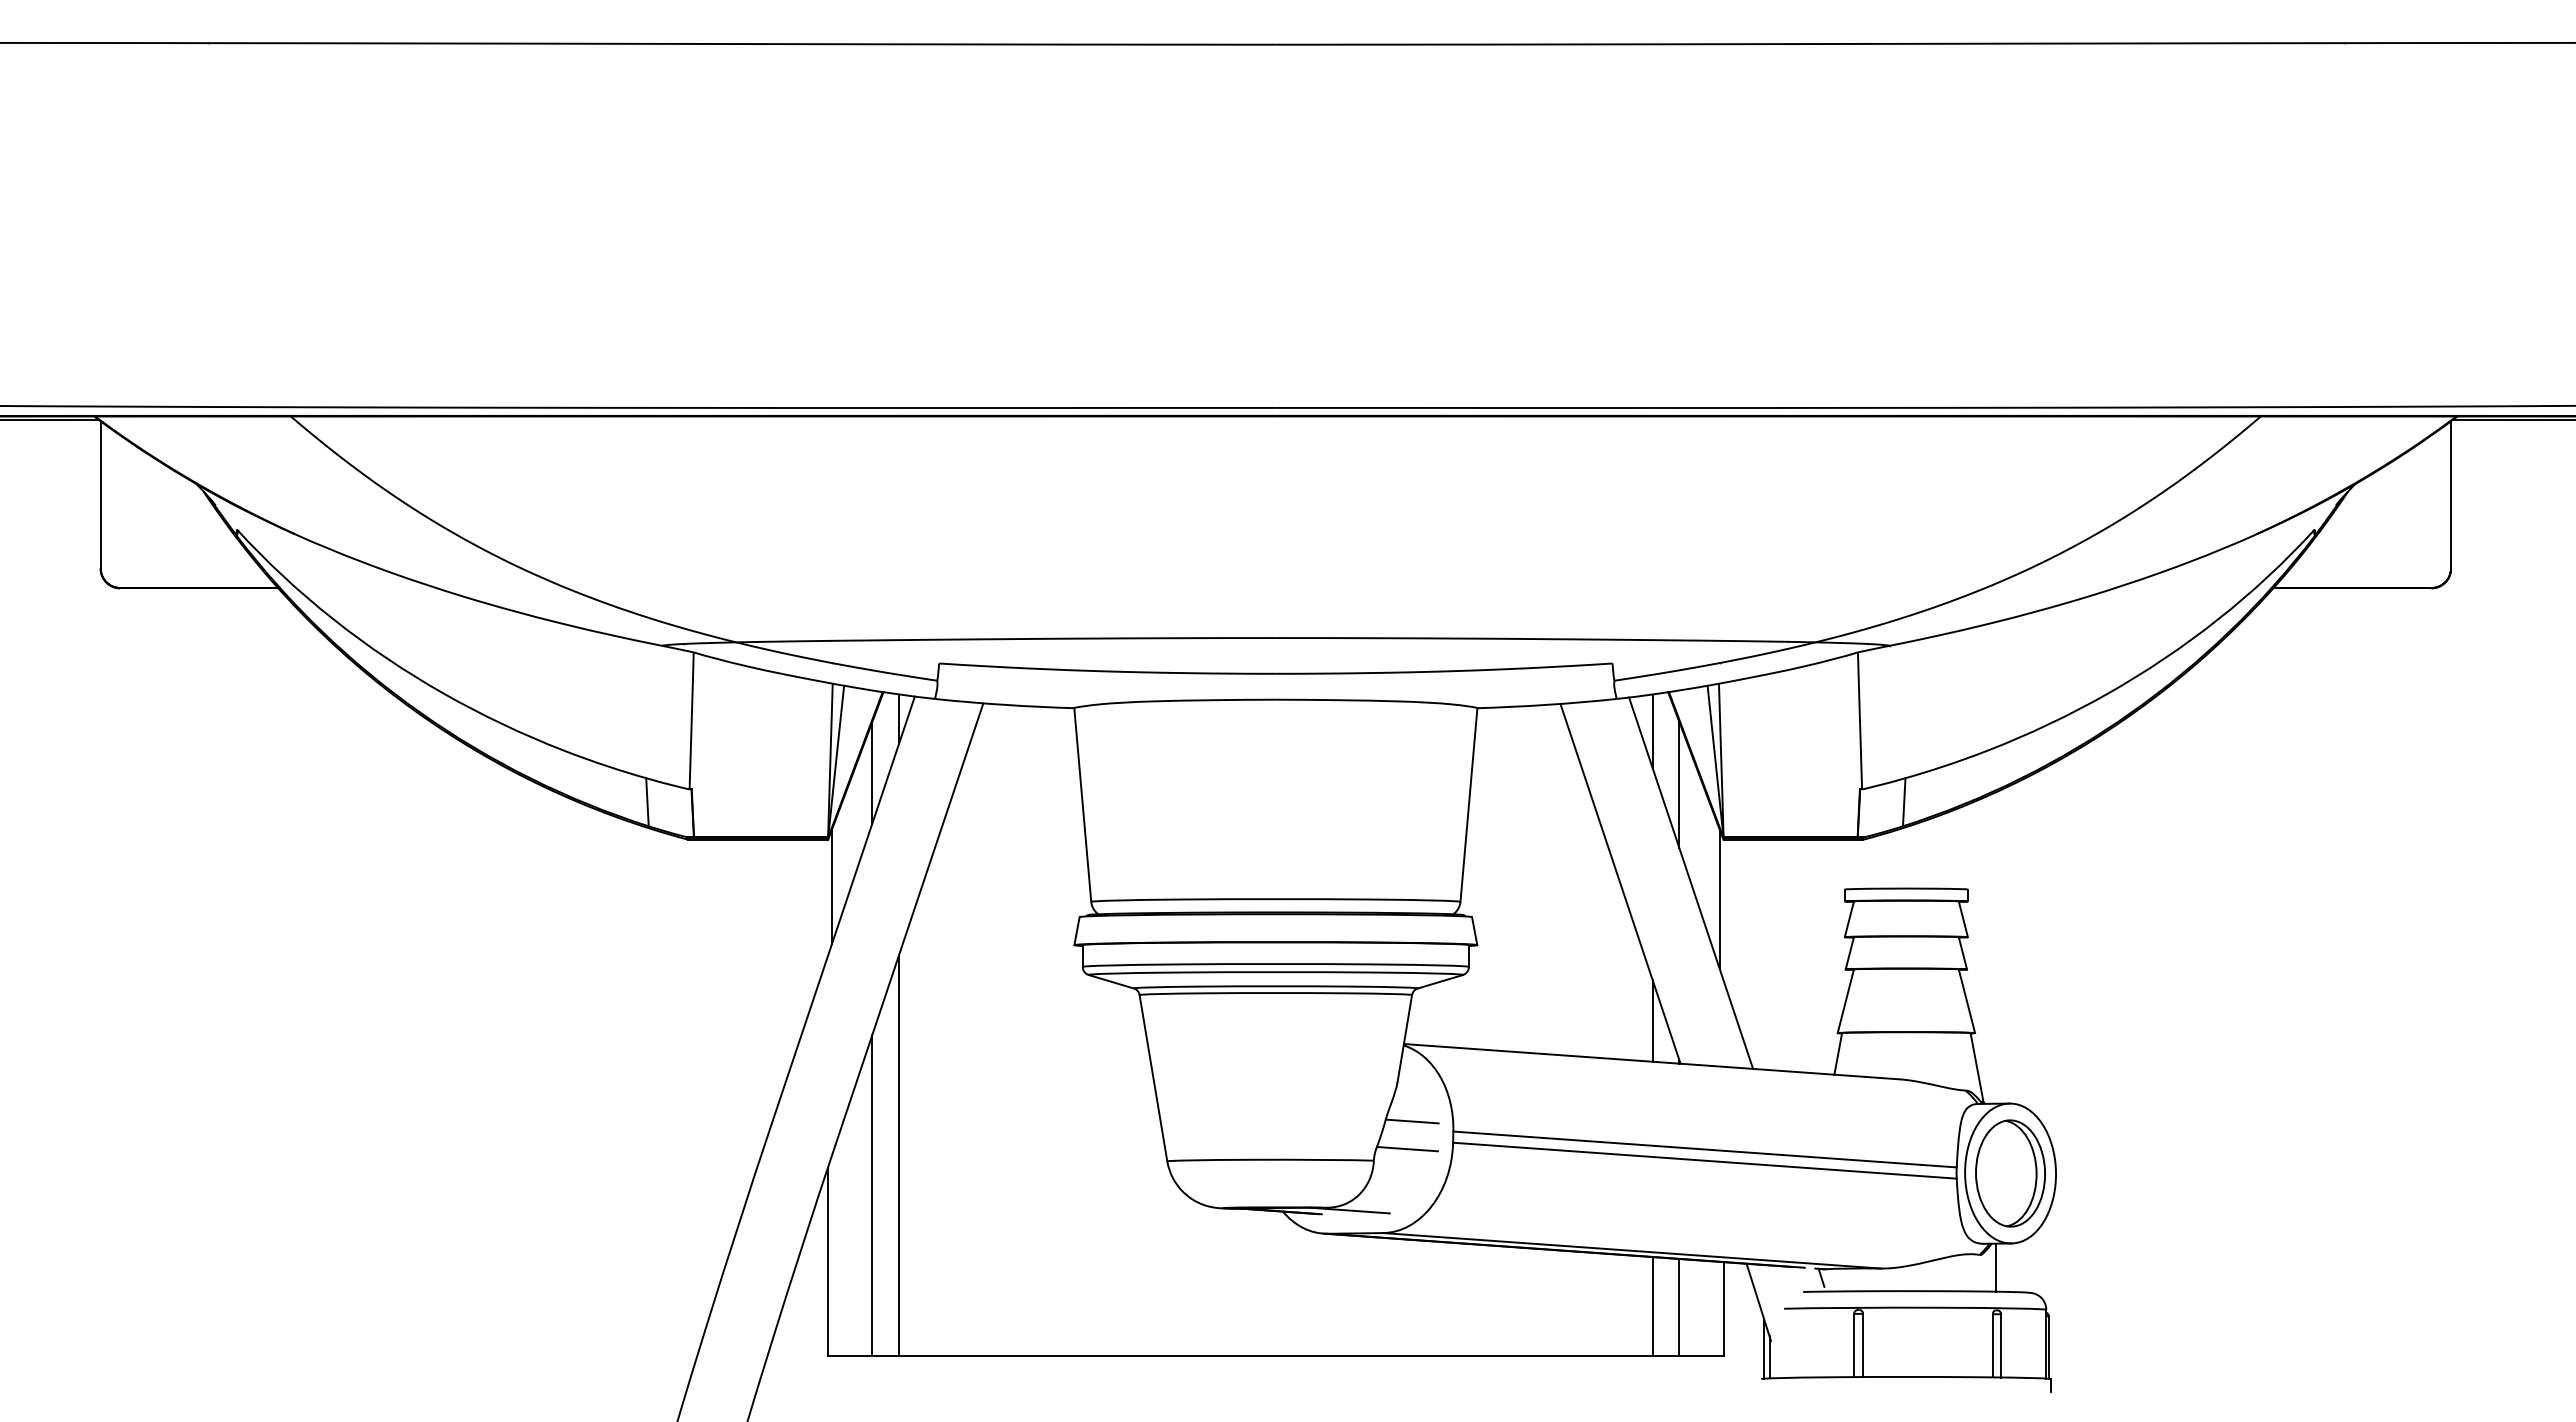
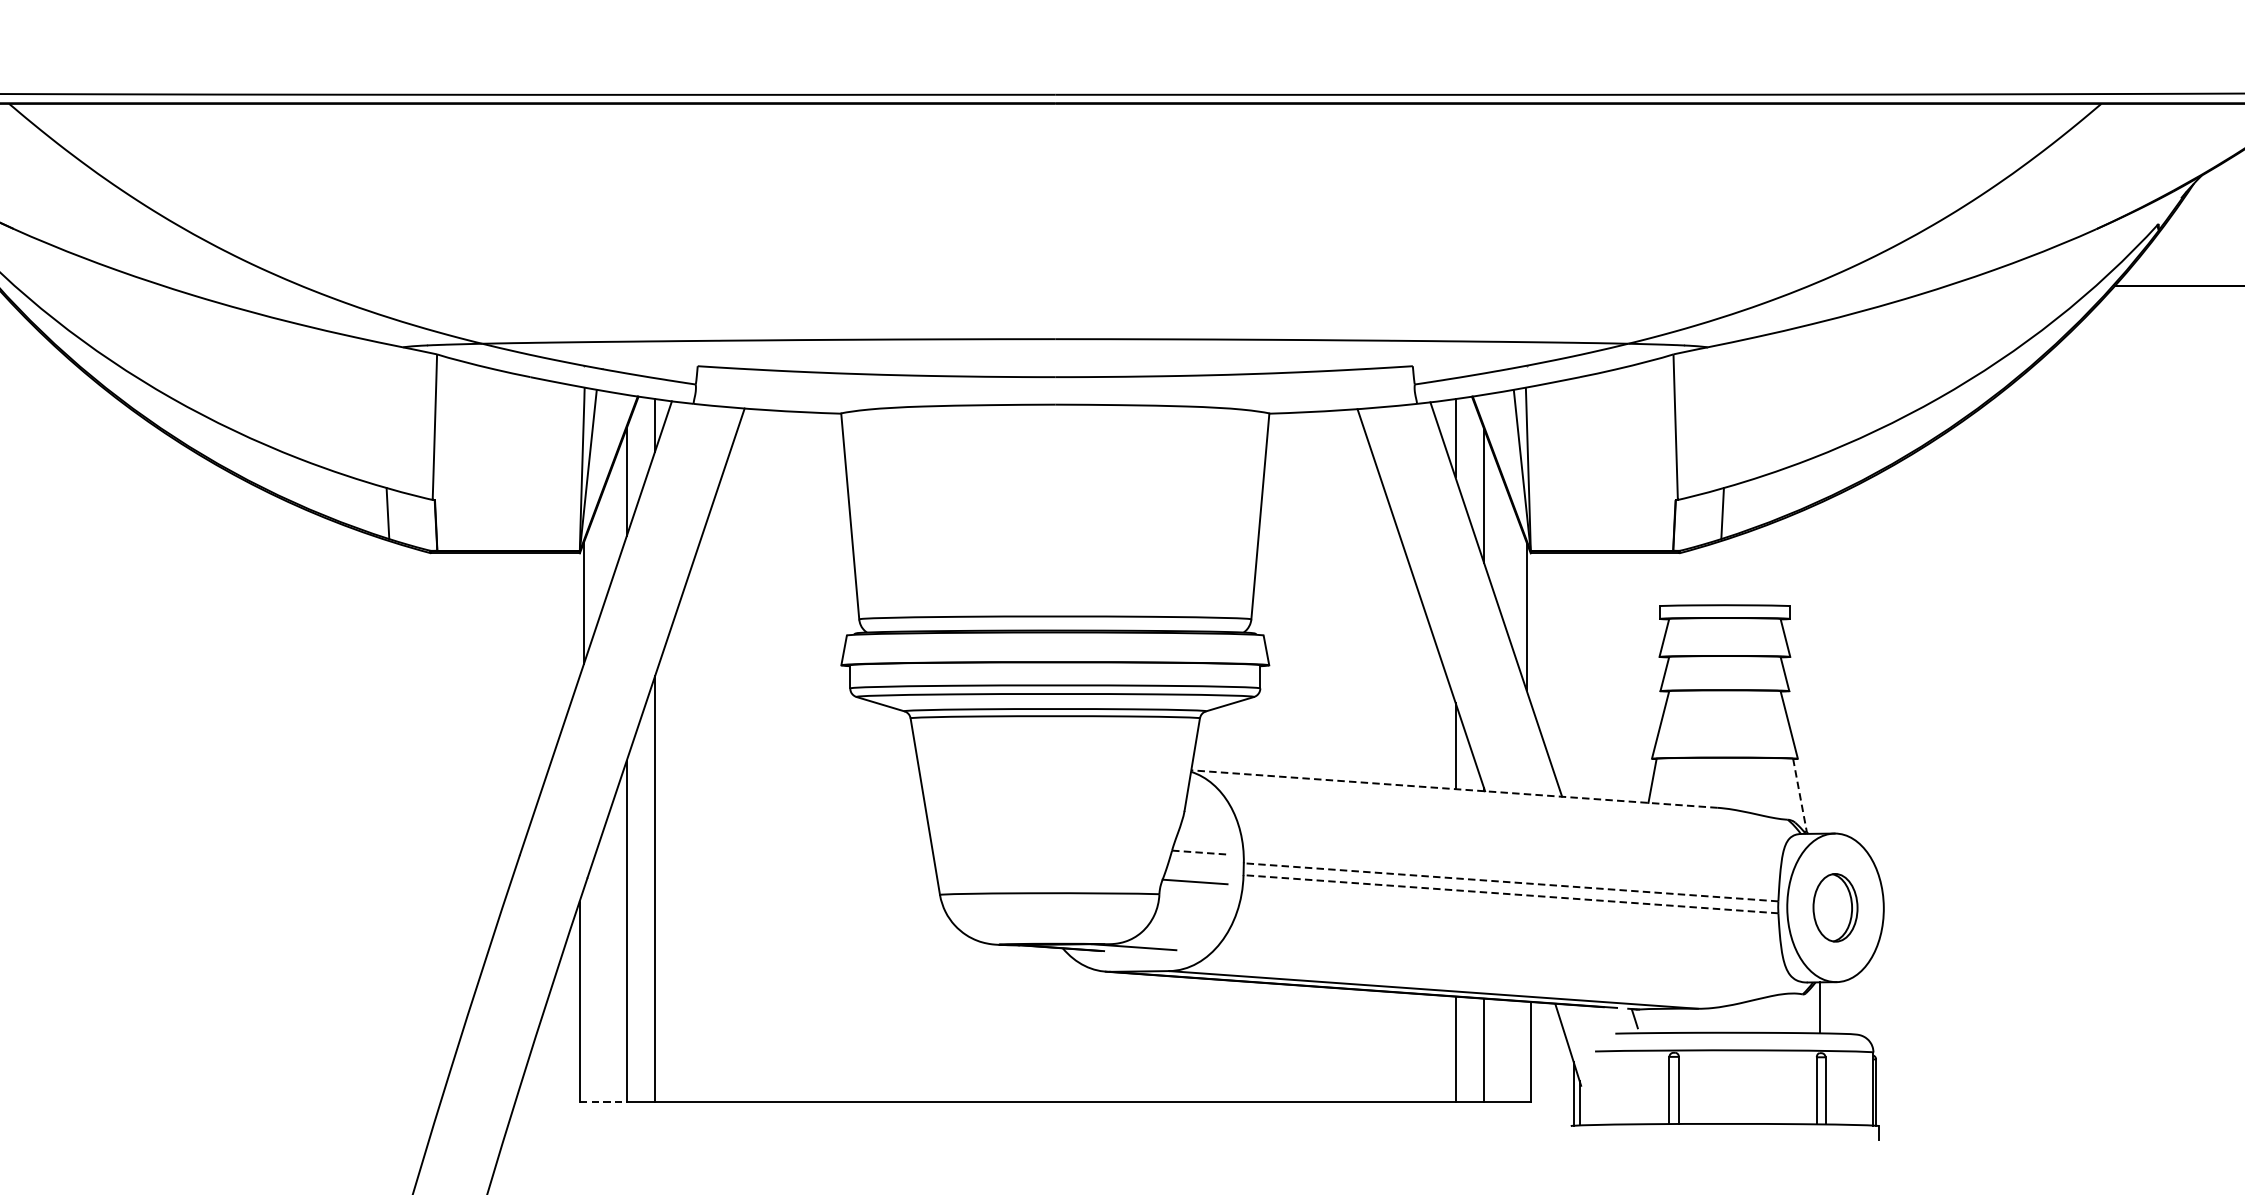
line: (1651, 1061) -> (1454, 788), solid -> dashed
line: (1977, 1068) -> (1800, 796), solid -> dashed
line: (1412, 1121) -> (1200, 852), solid -> dashed
line: (1704, 1149) -> (1510, 882), solid -> dashed
line: (1704, 1160) -> (1510, 894), solid -> dashed
part: (2010, 1173) -> (1835, 907), size x0.6
line: (850, 1356) -> (603, 1102), solid -> dashed

